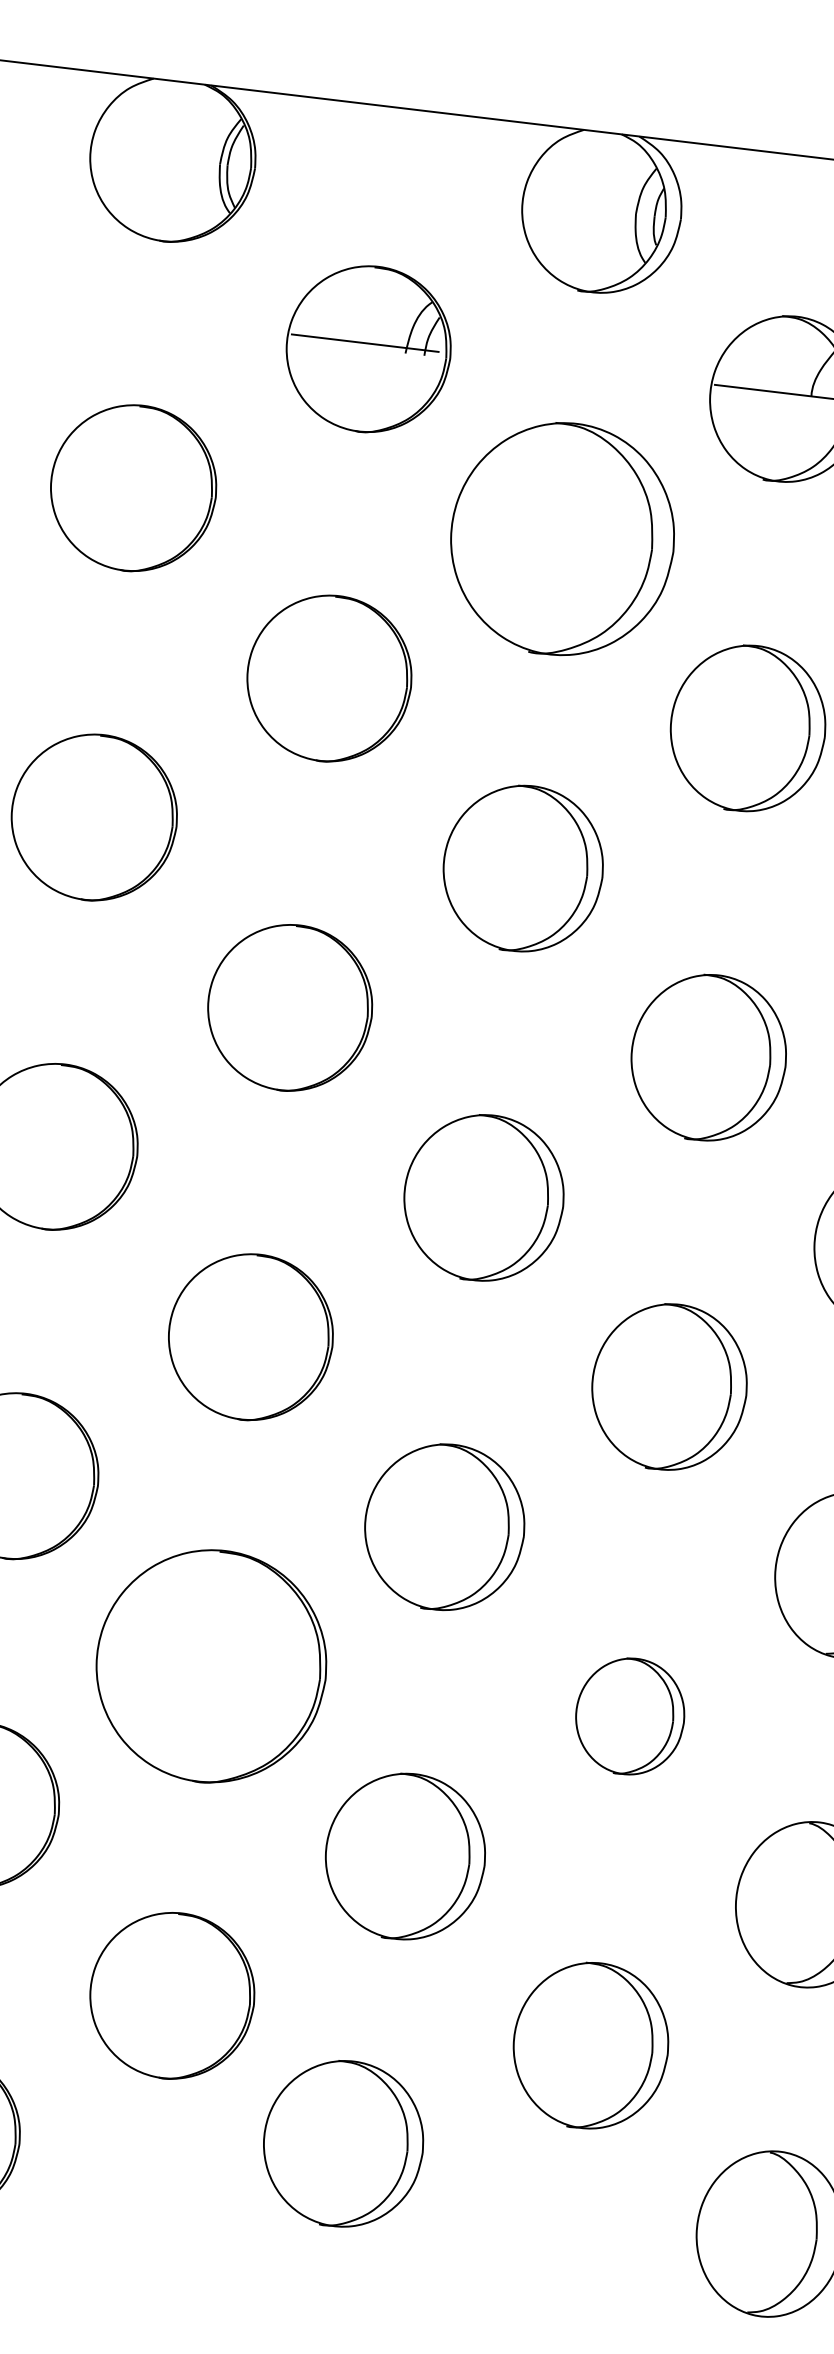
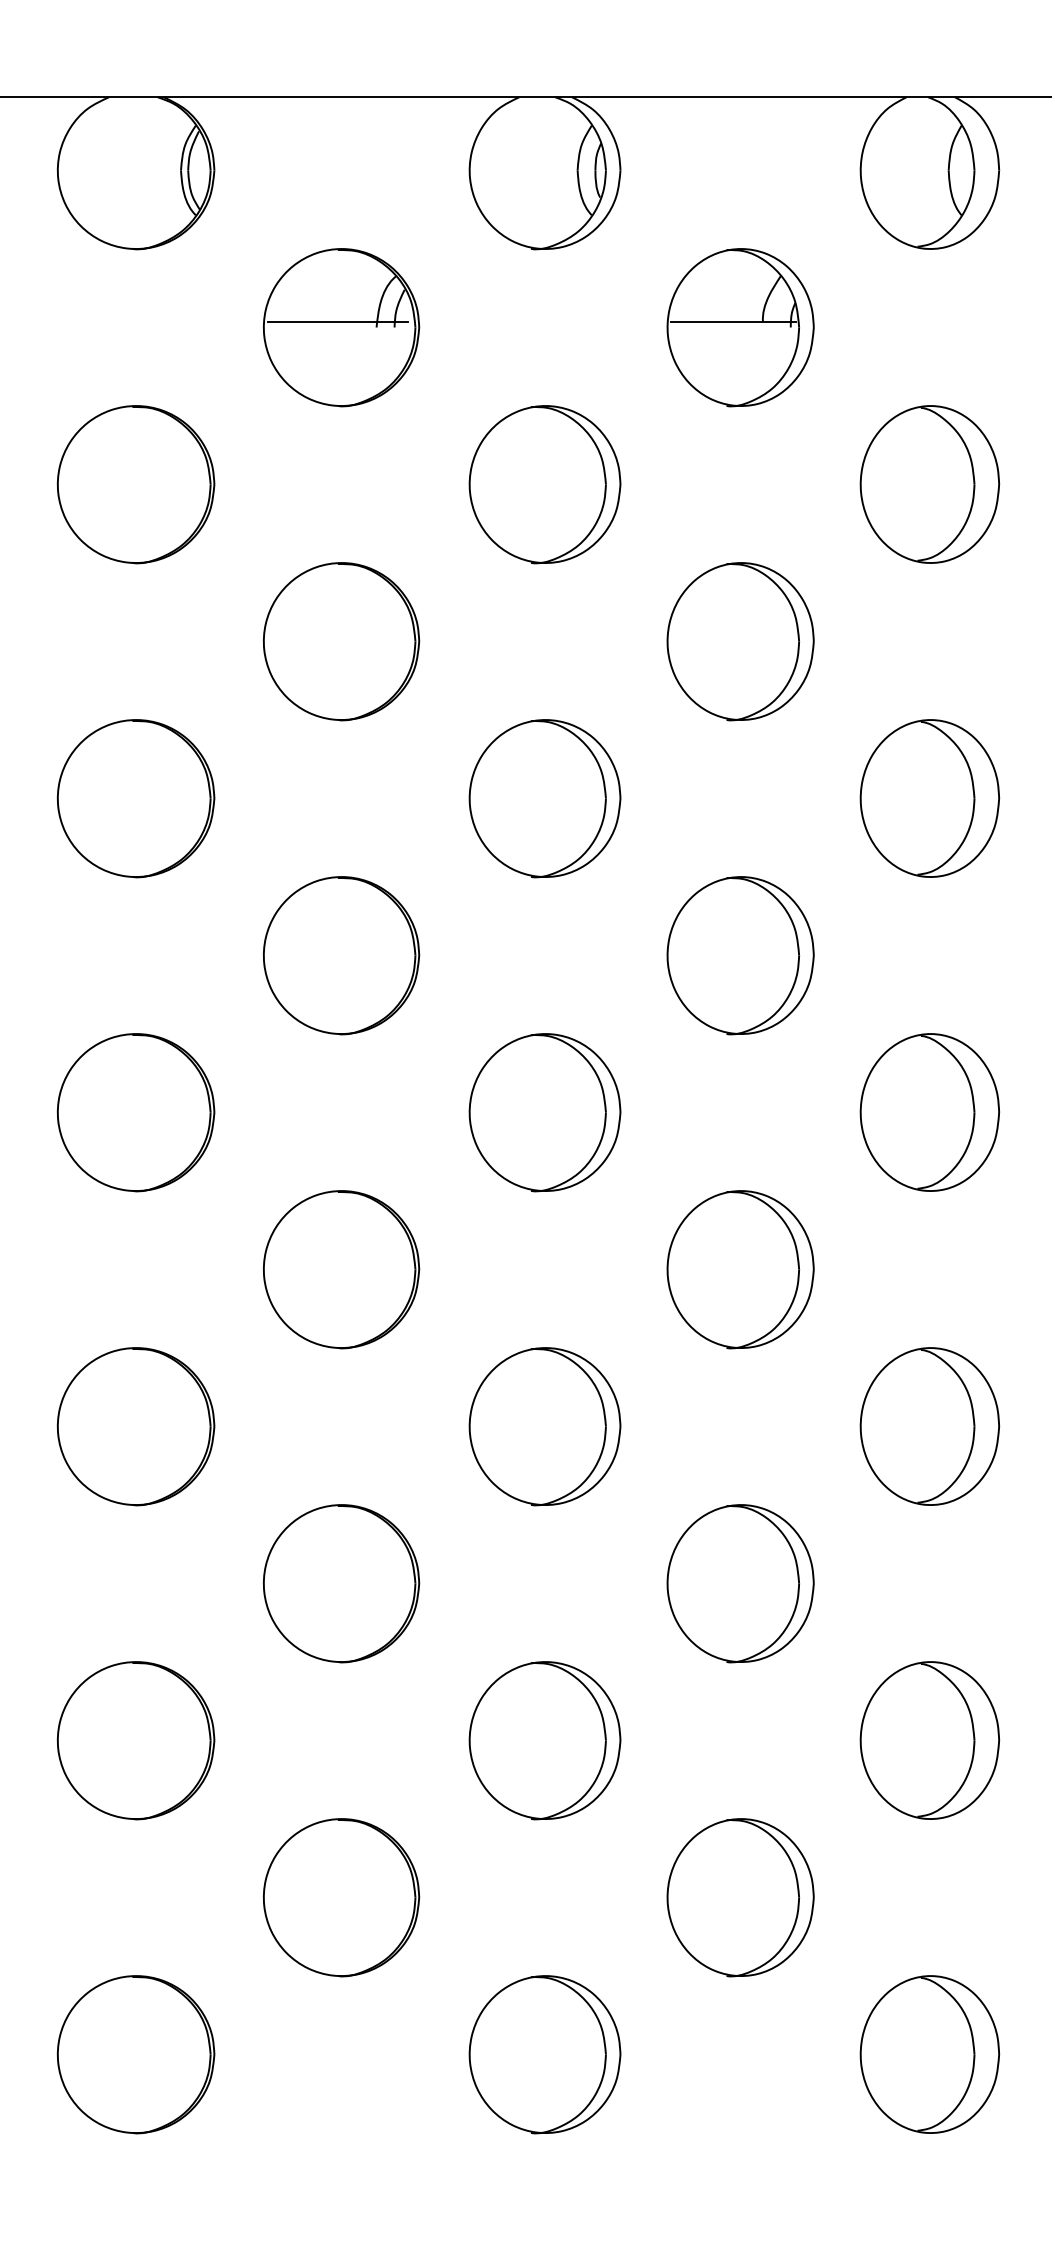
part: (561, 539) -> (544, 484), size x0.71
part: (211, 1666) -> (341, 1583), size x0.71
part: (630, 1716) -> (740, 1583), size x1.43
part: (343, 2143) -> (544, 2054), moved

